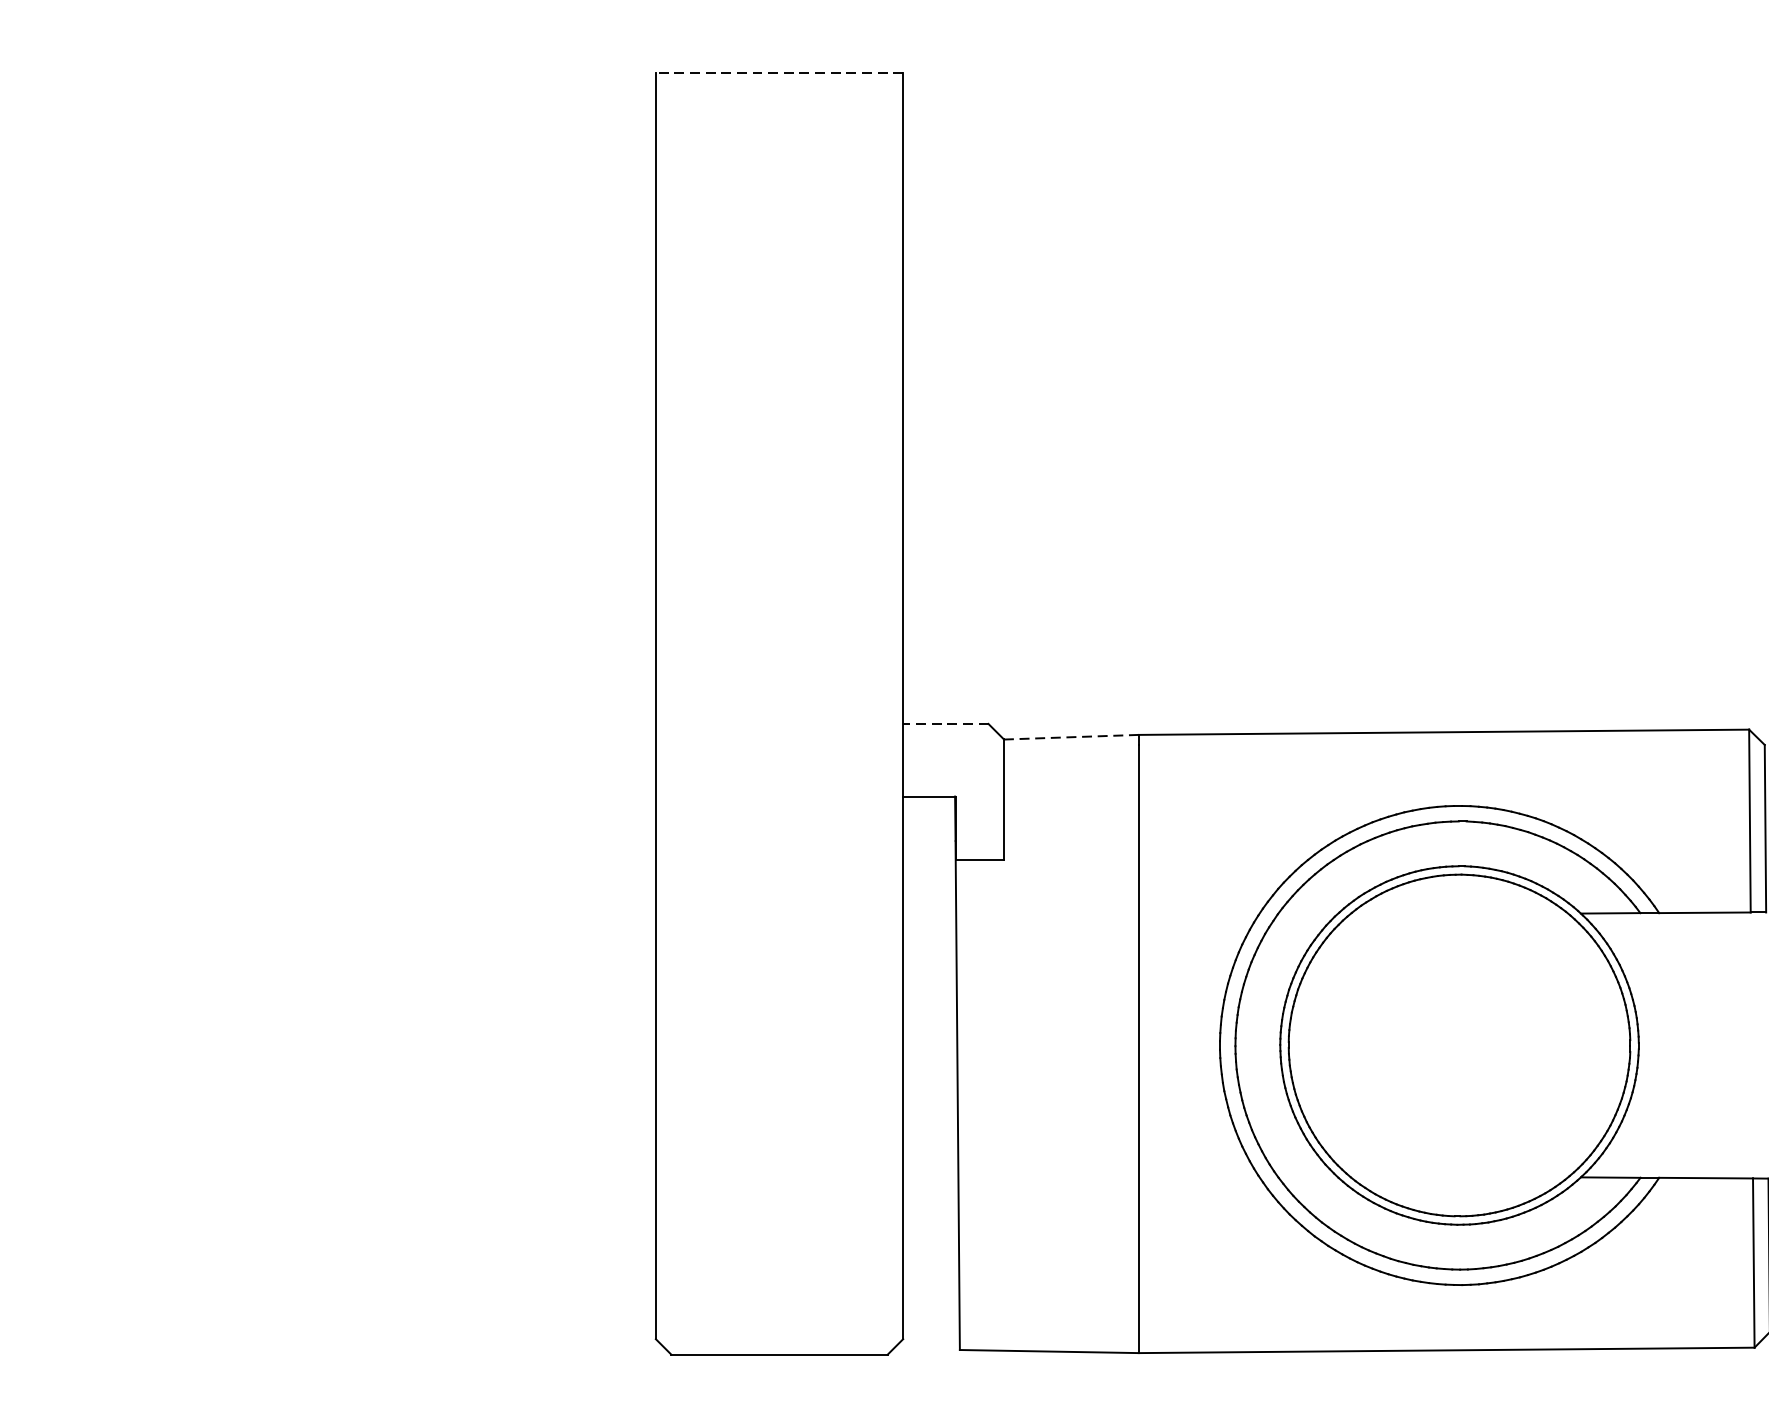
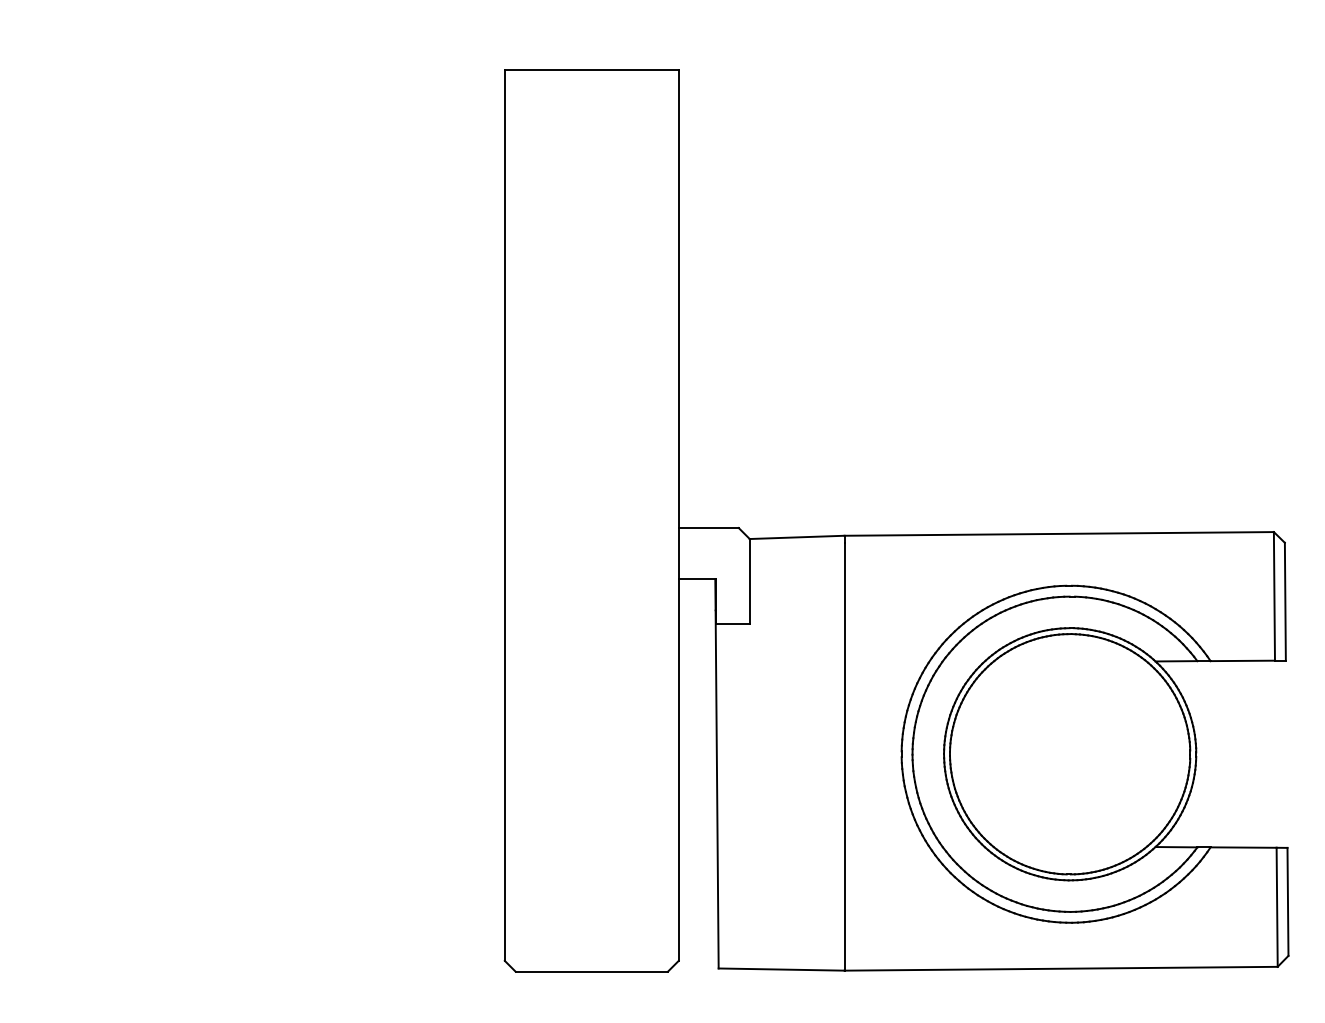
line: (779, 73) -> (591, 70), dashed -> solid
line: (945, 724) -> (708, 528), dashed -> solid
line: (1071, 737) -> (797, 537), dashed -> solid

